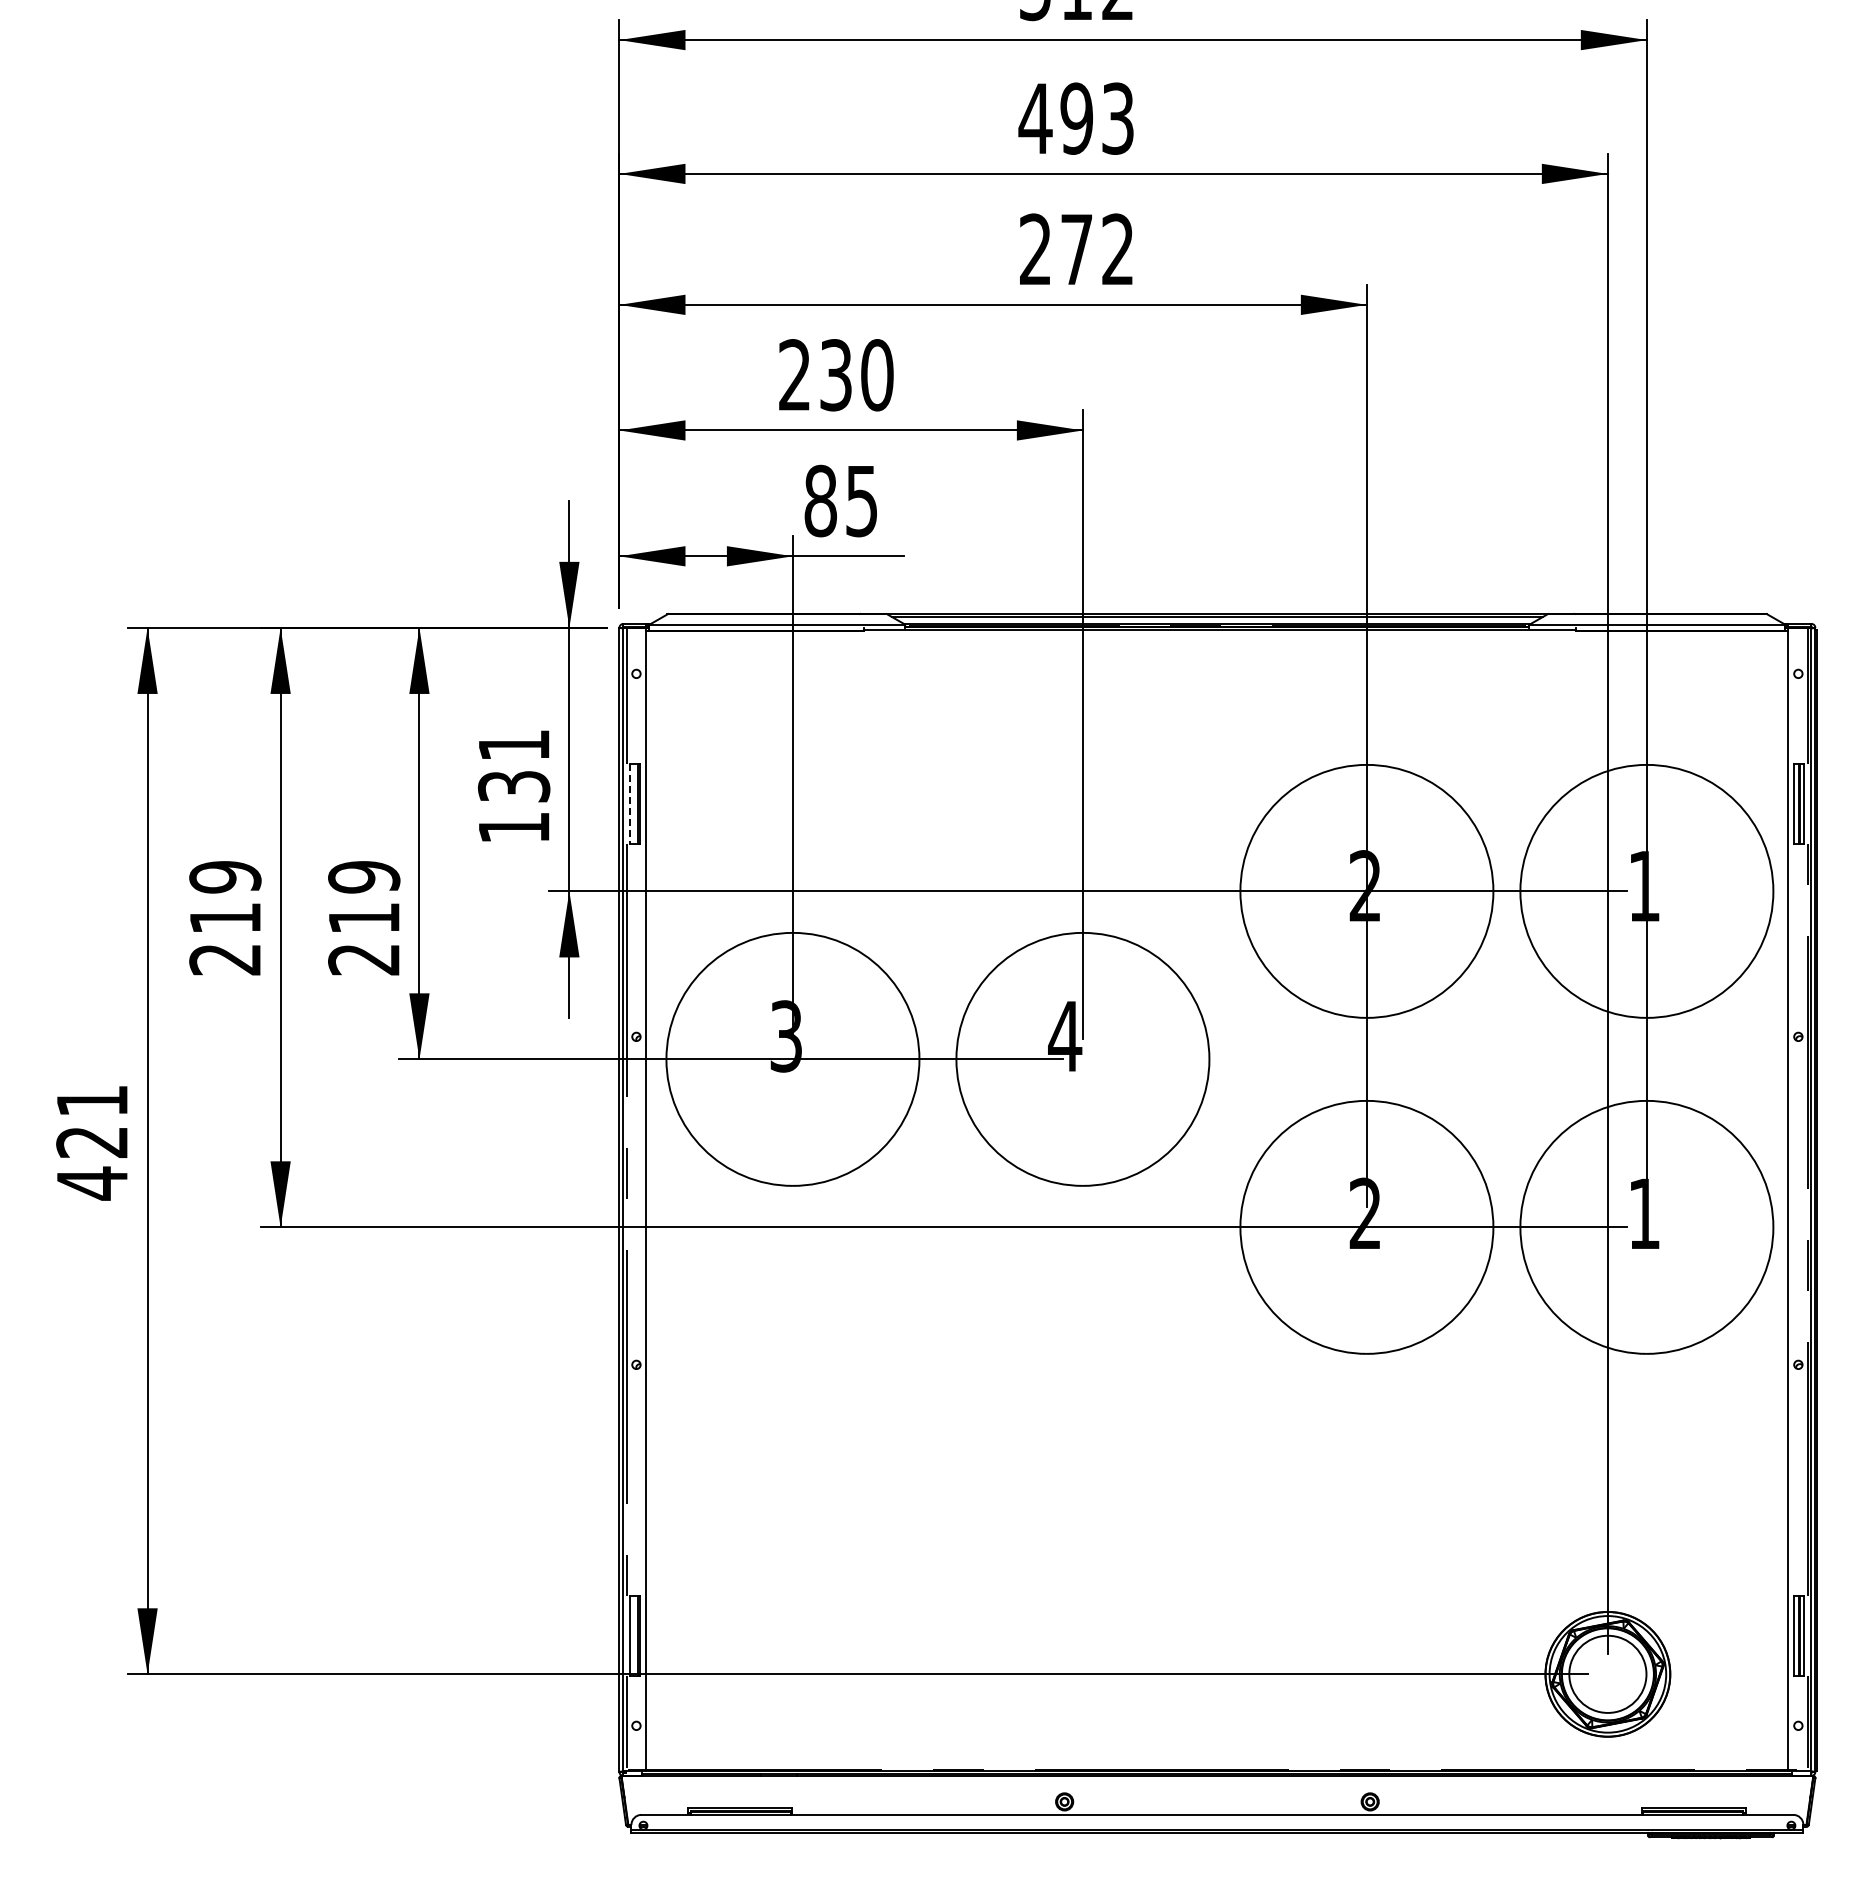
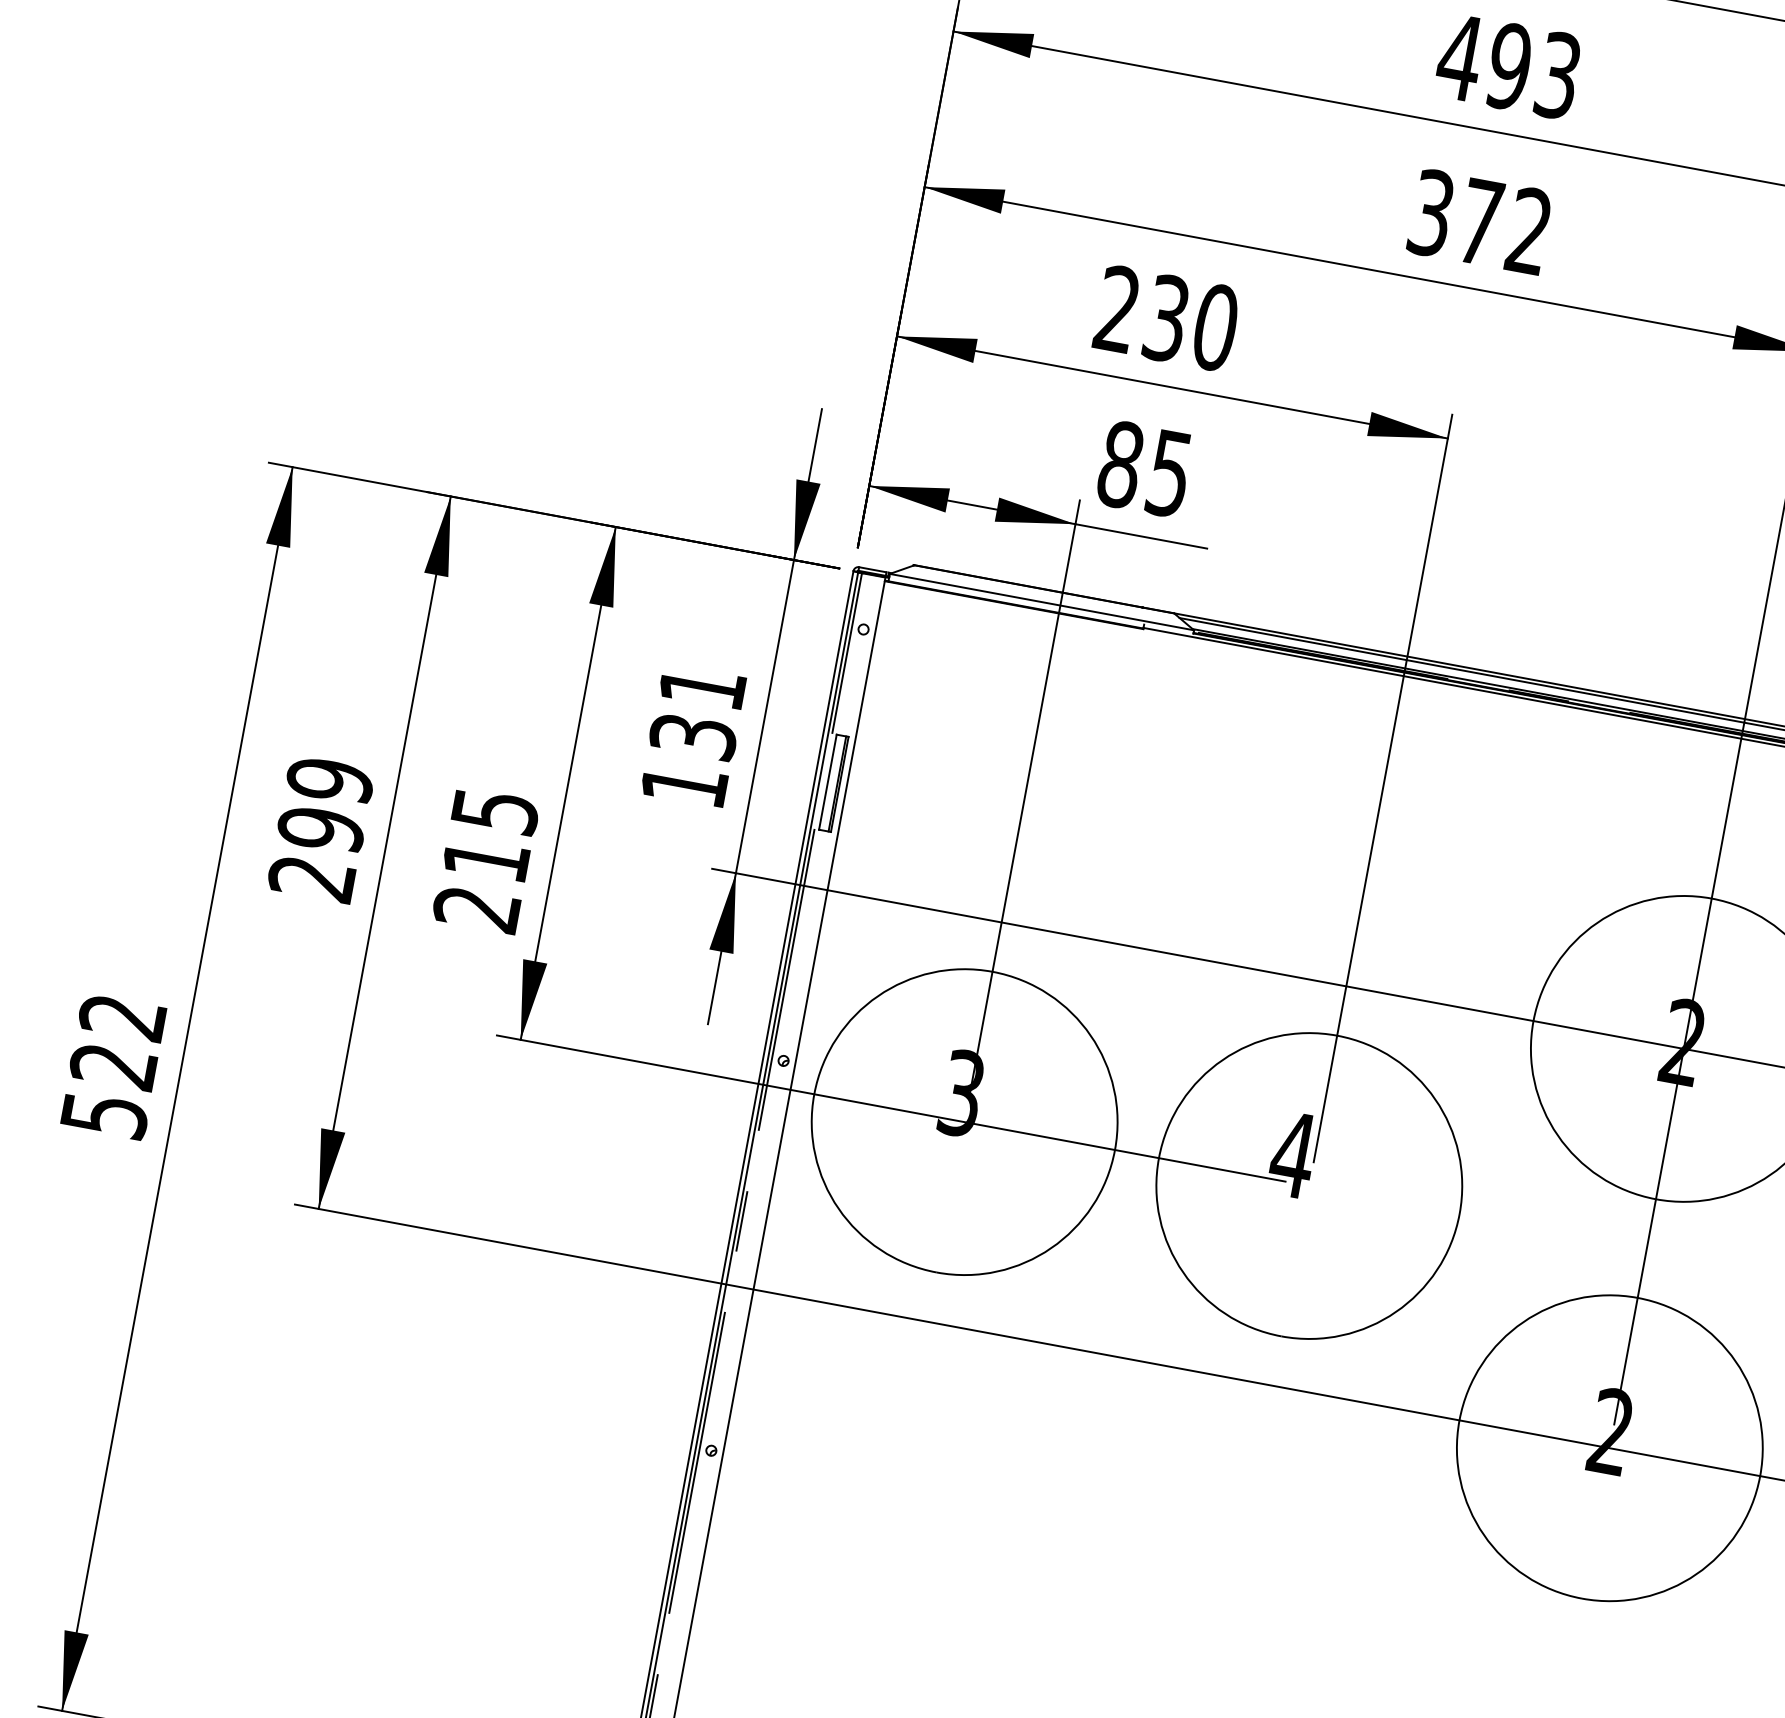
text: (1035, 249) -> (1431, 212), 272 -> 372
line: (630, 803) -> (827, 782), dashed -> solid
text: (364, 877) -> (495, 811), 219 -> 215
text: (225, 918) -> (321, 829), 219 -> 299
text: (92, 1143) -> (113, 1067), 421 -> 522

